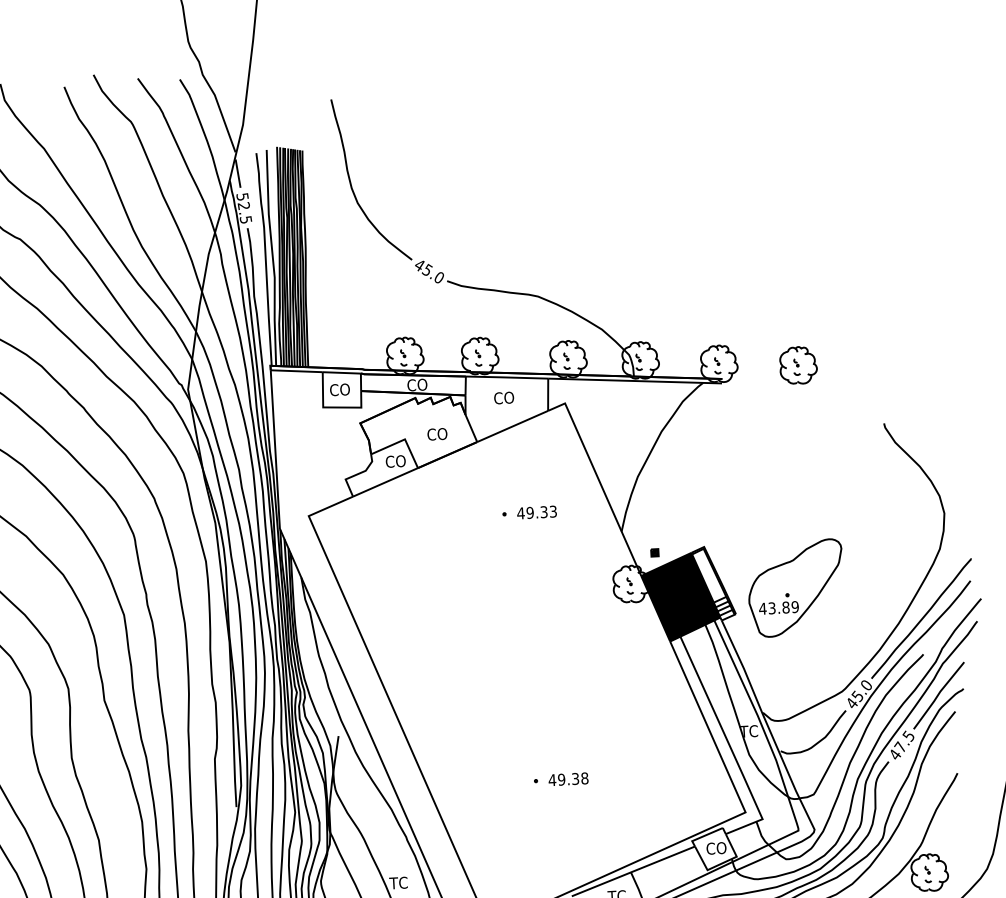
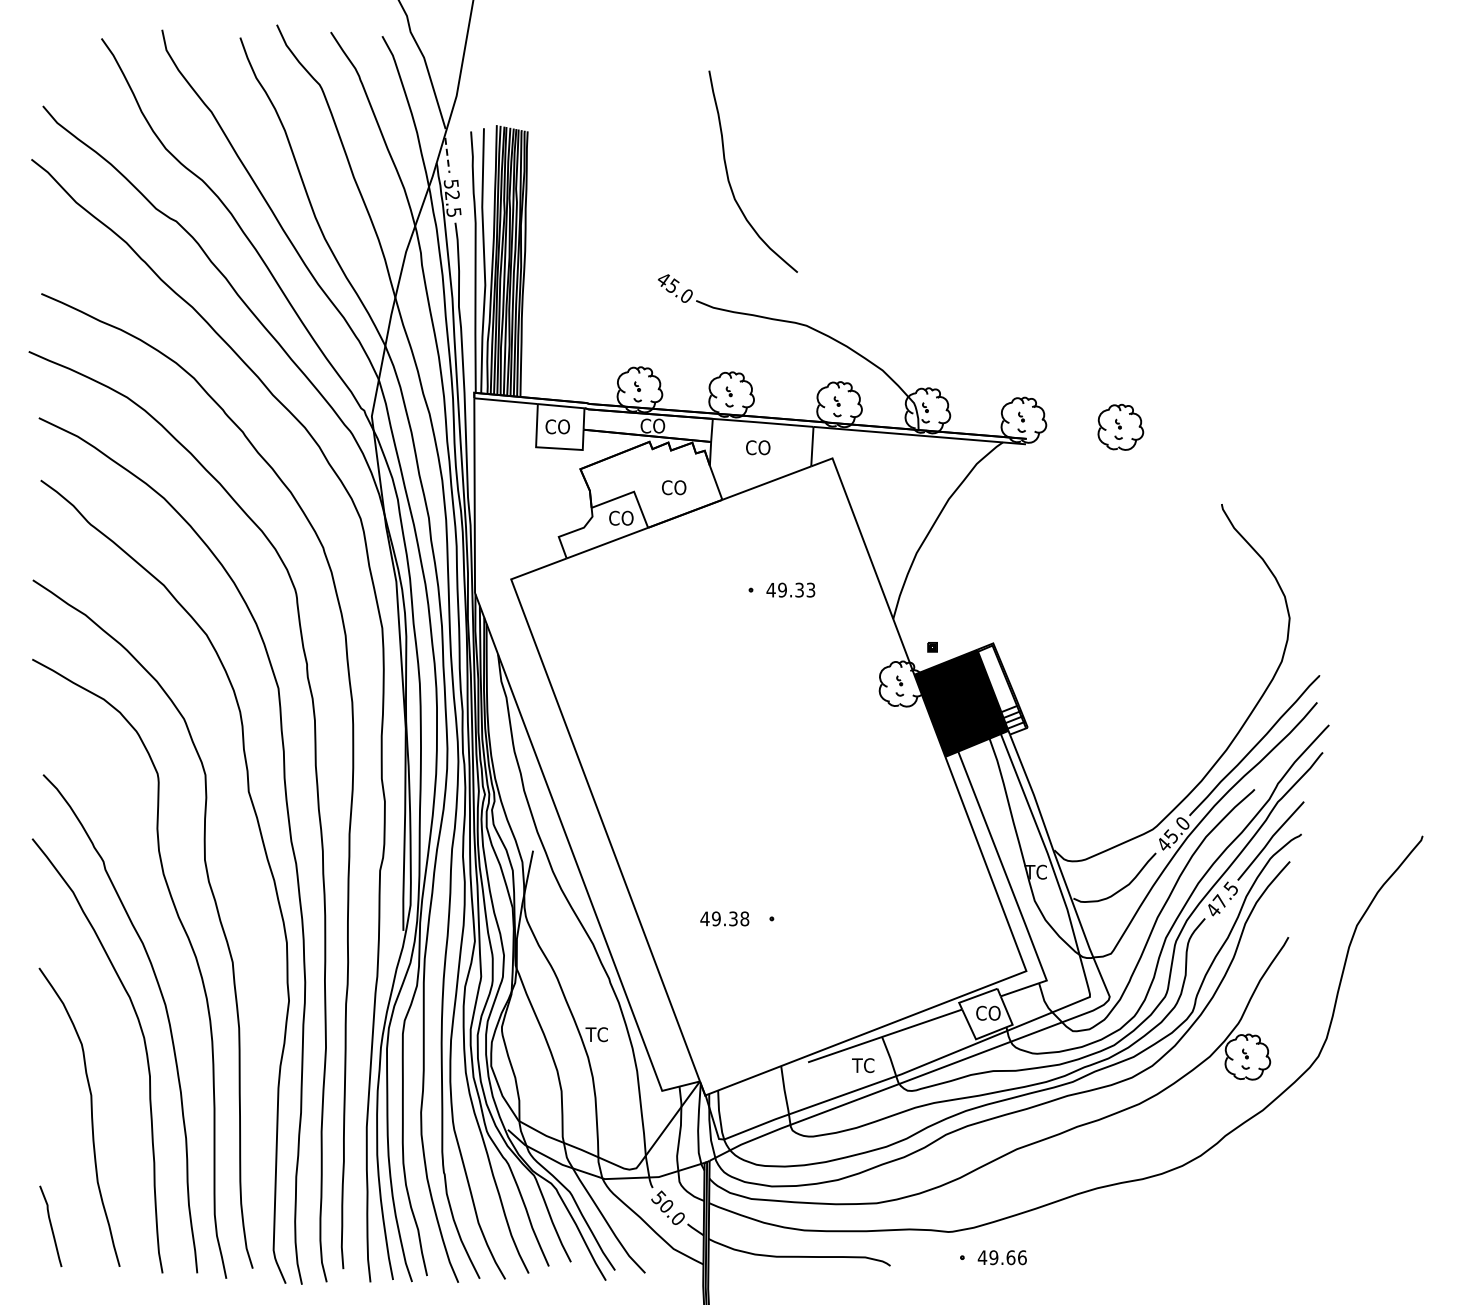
line: (238, 174) -> (447, 156), solid -> dashed
curve: (351, 182) -> (728, 173), moved
part: (796, 587) -> (1103, 699), removed
text: (568, 779) -> (724, 918), moved

